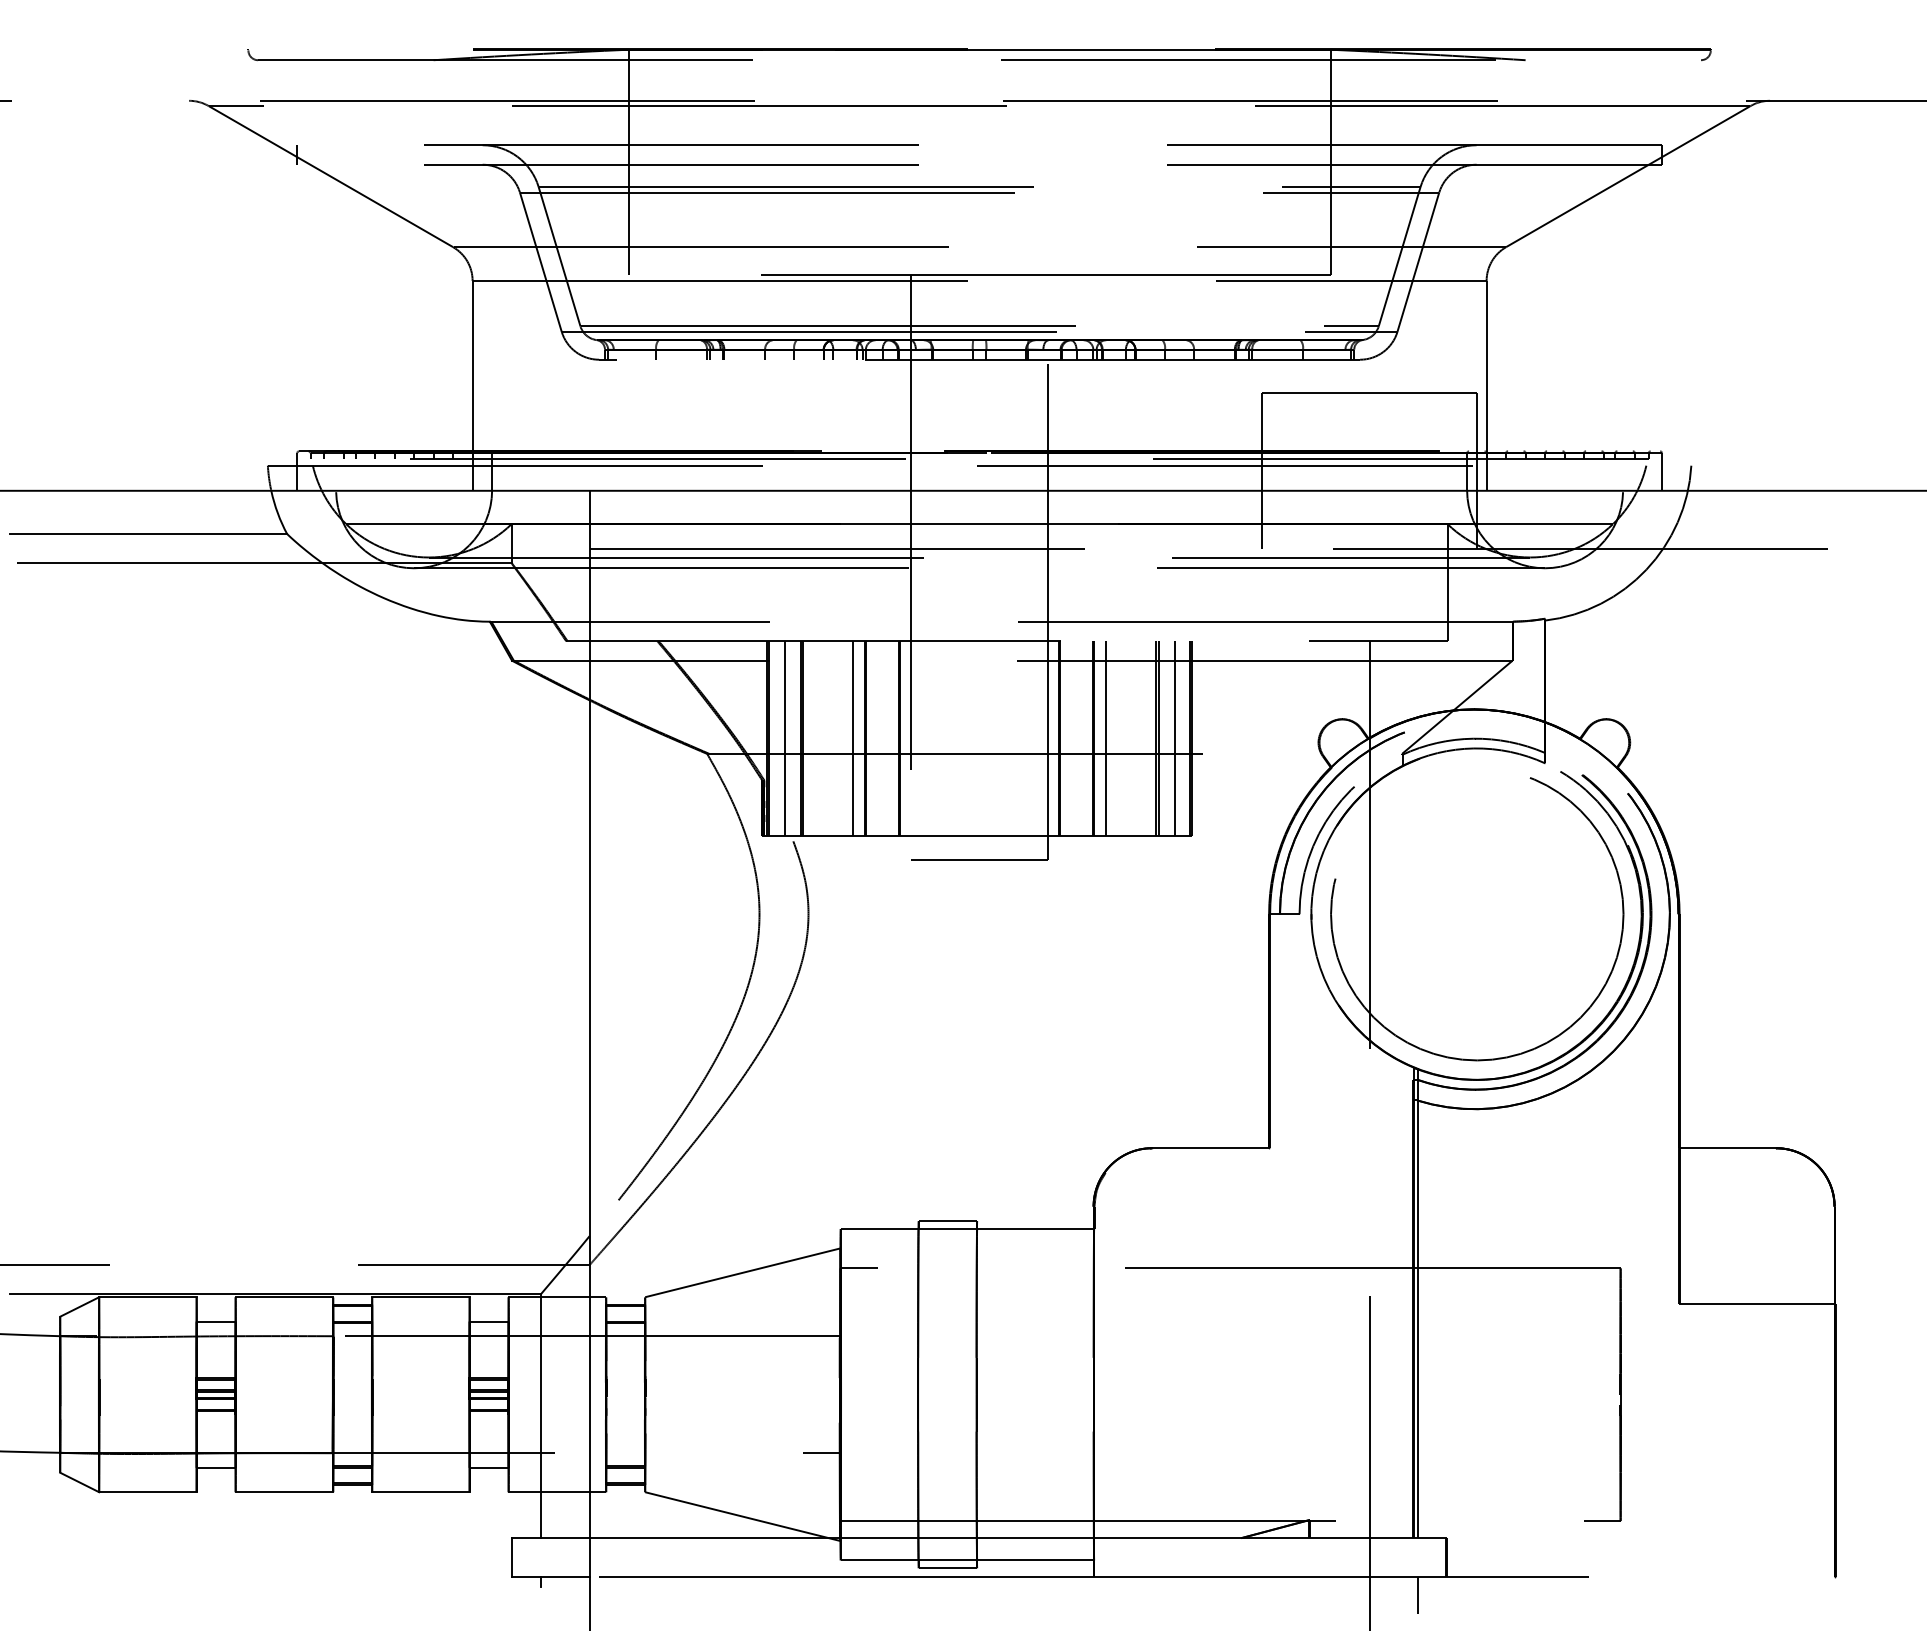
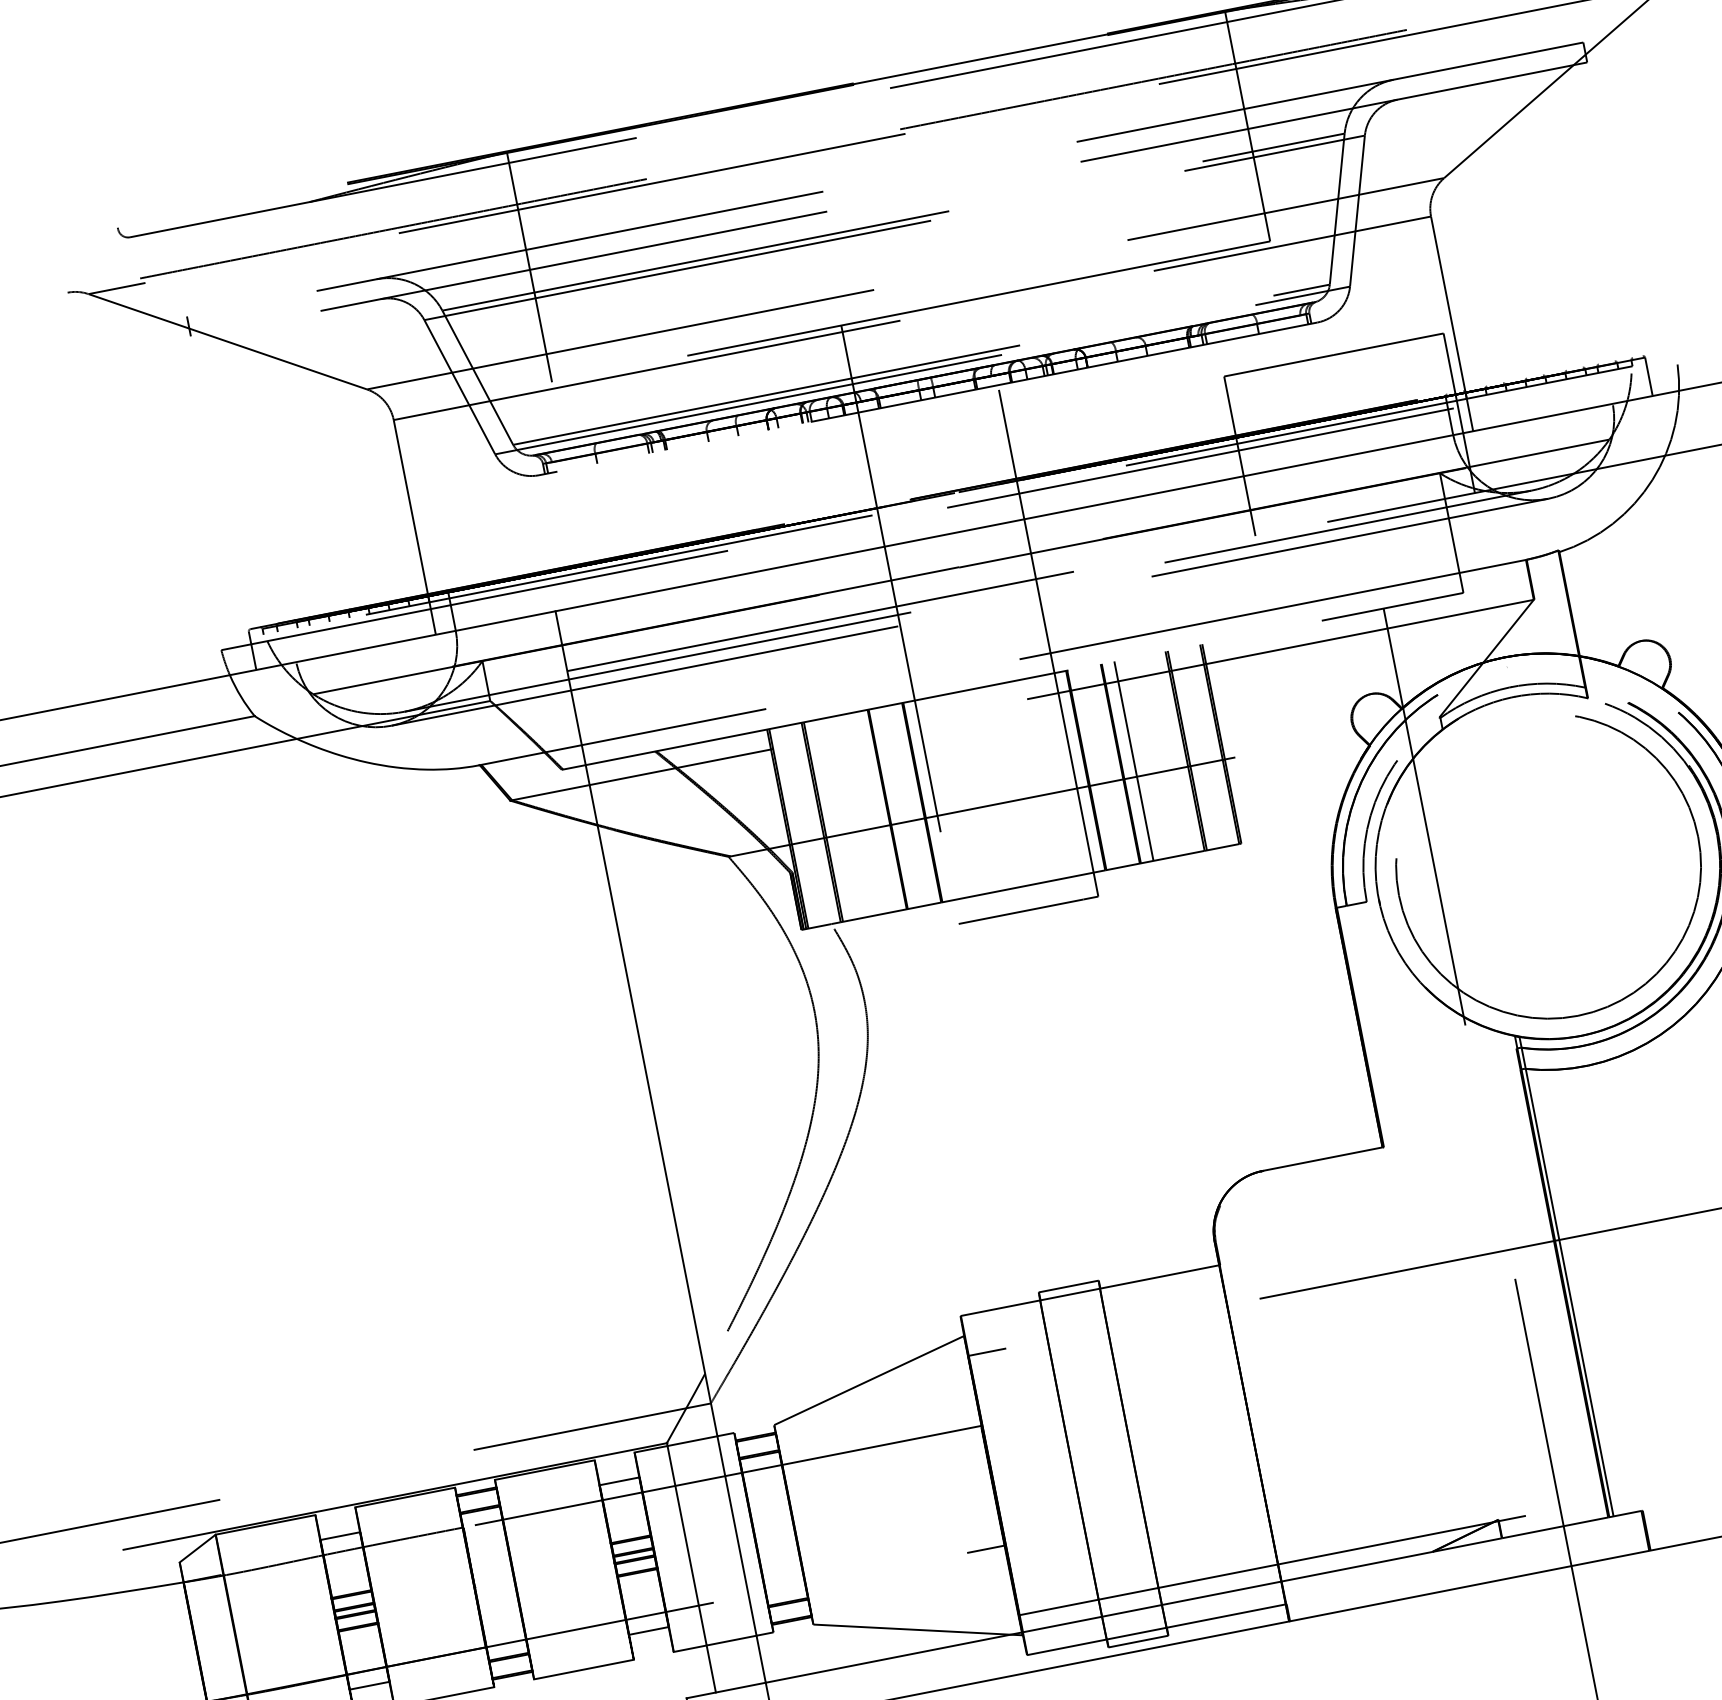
line: (784, 738) -> (804, 825), removed
line: (852, 738) -> (874, 811), removed
line: (1174, 738) -> (1203, 747), removed
line: (1418, 1595) -> (1625, 1575), removed

